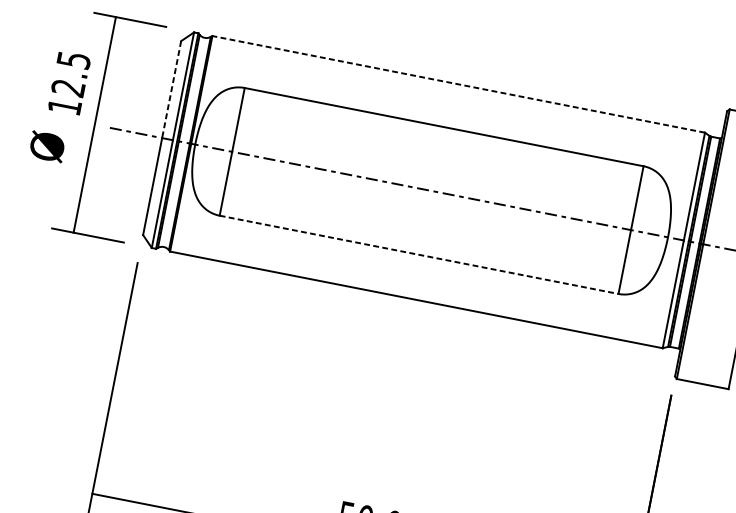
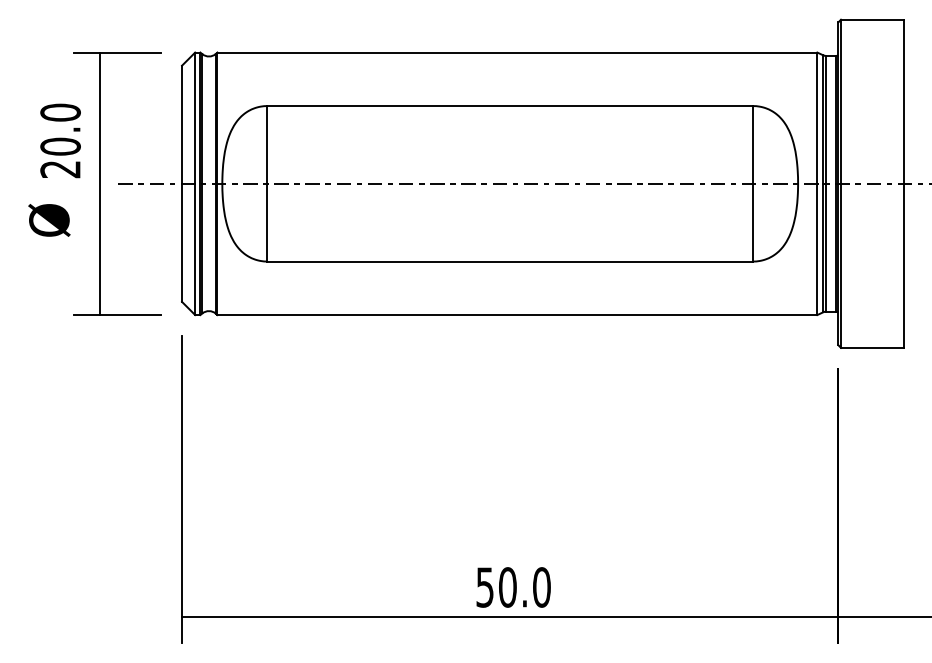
text: (69, 82) -> (60, 140), 12.5 -> 20.0
line: (458, 84) -> (517, 52), dashed -> solid
line: (171, 90) -> (182, 125), dashed -> solid
line: (419, 254) -> (510, 261), dashed -> solid

